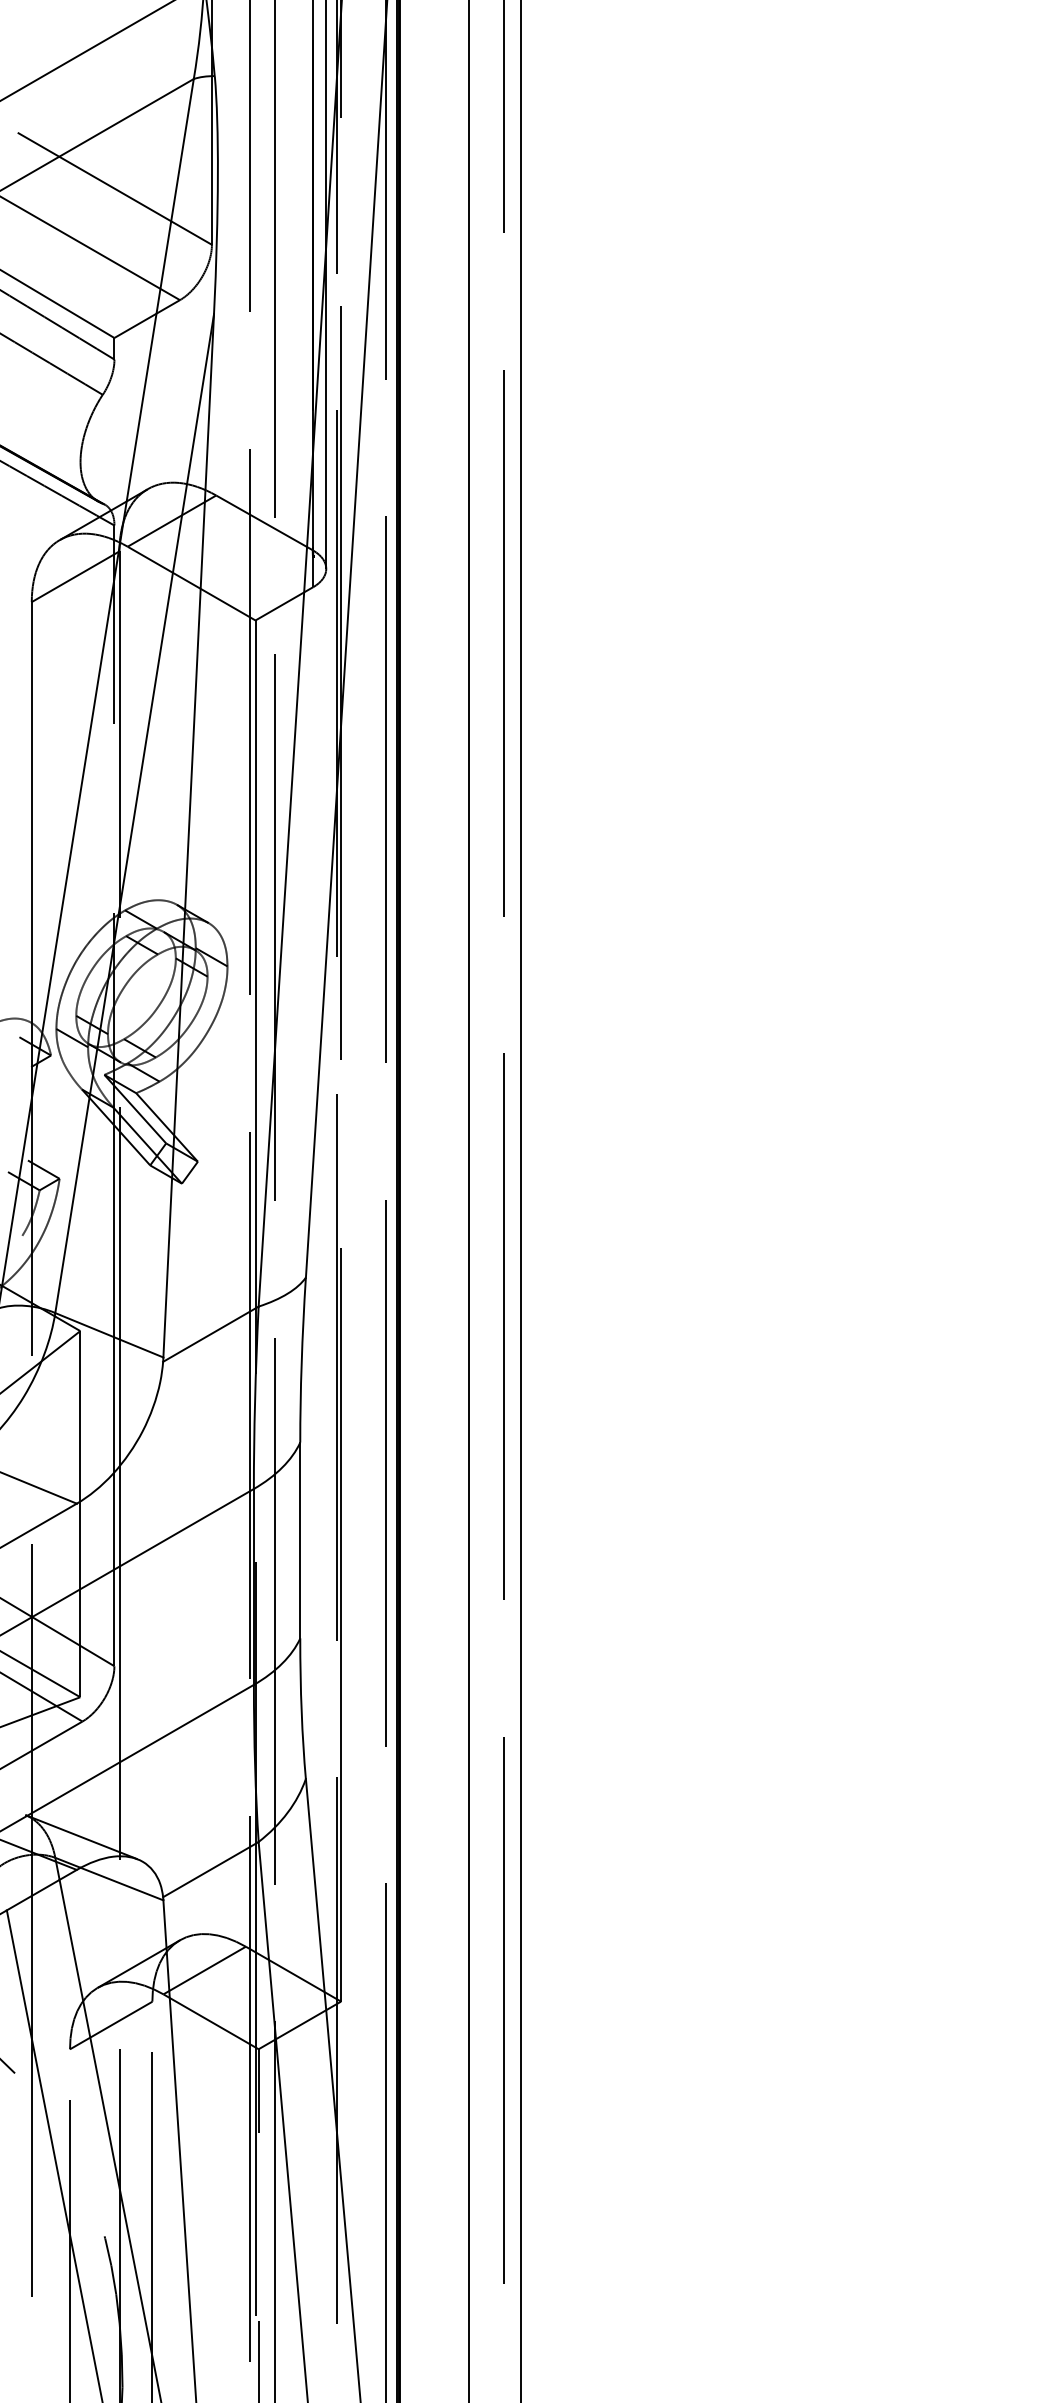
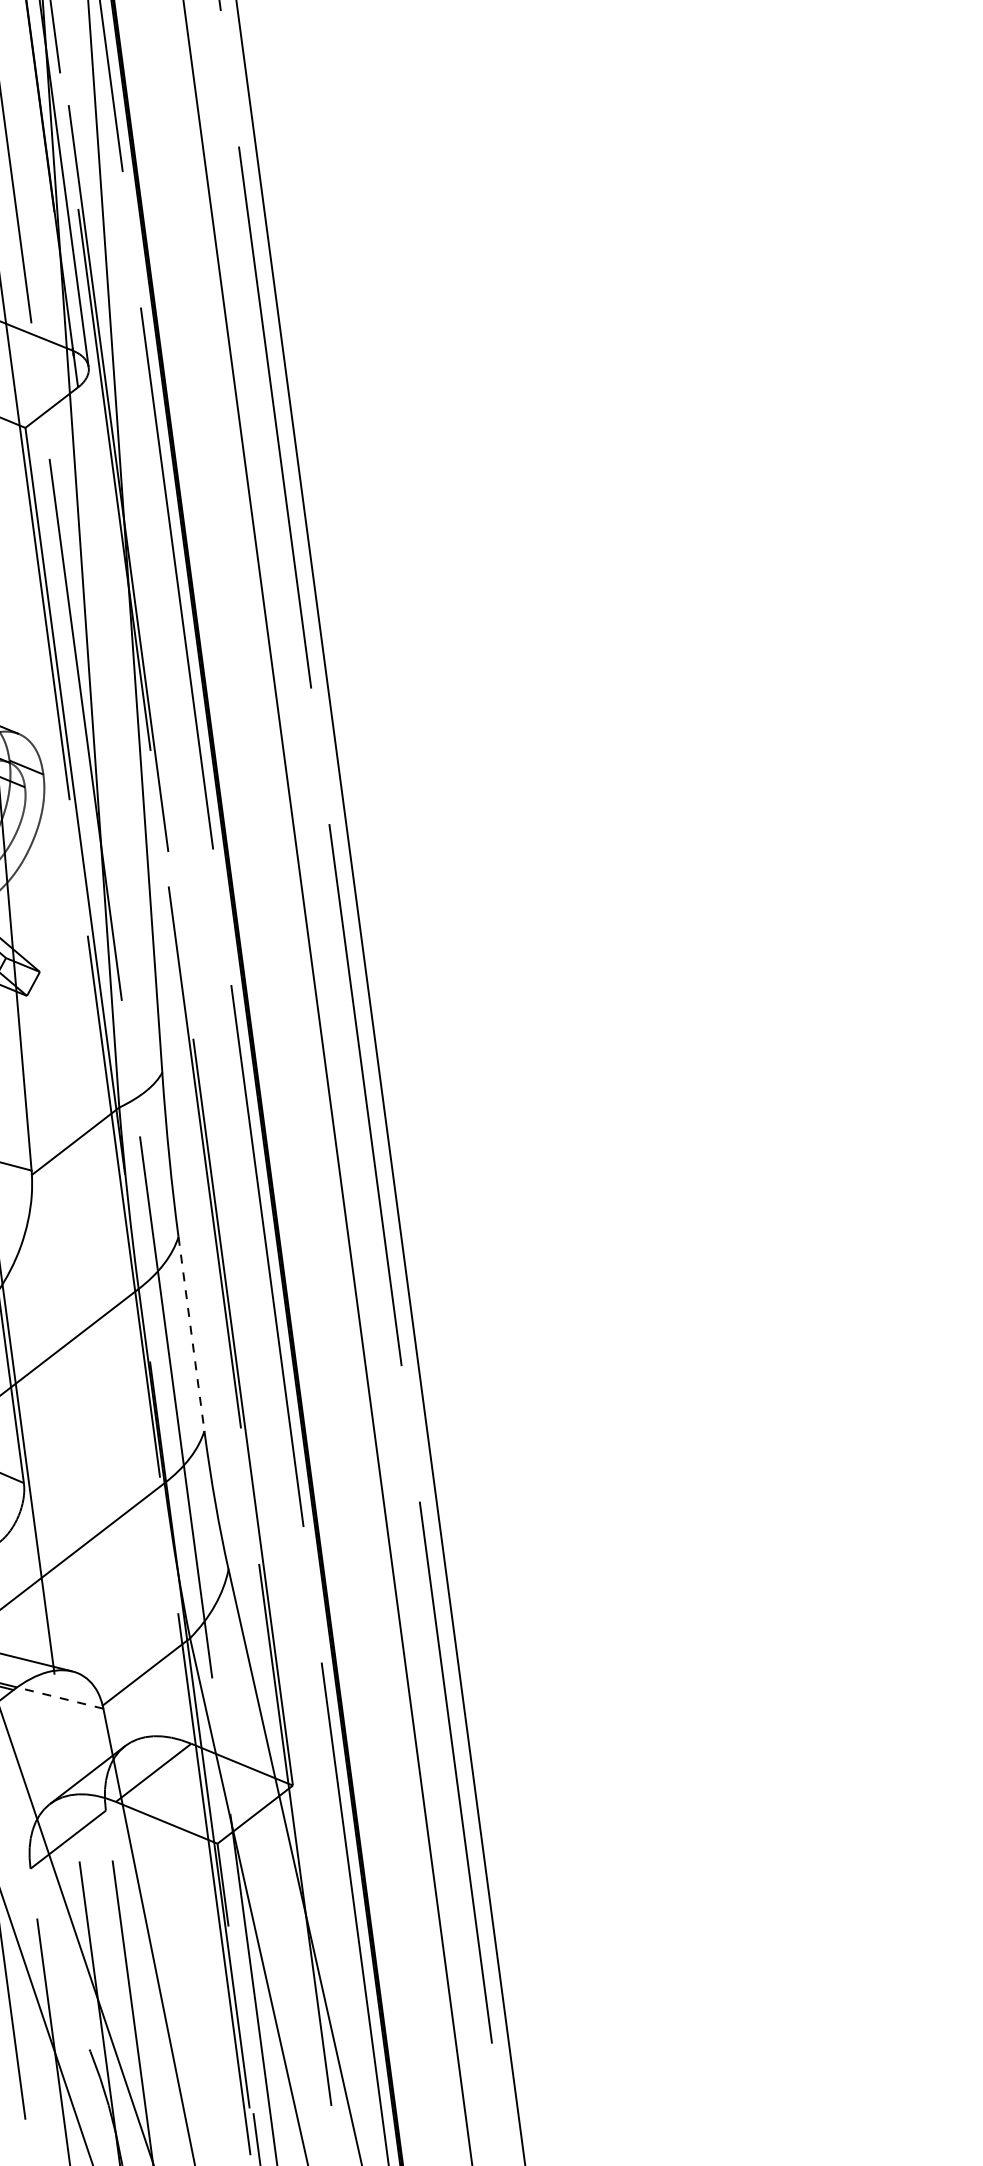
line: (300, 1540) -> (191, 1333), solid -> dashed
line: (121, 1883) -> (59, 1697), solid -> dashed

